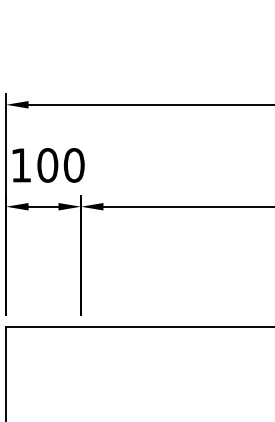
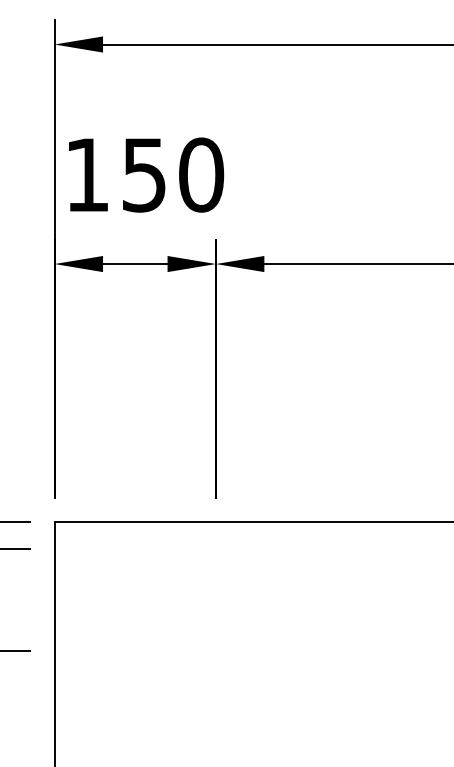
text: (47, 165) -> (143, 175), 100 -> 150

